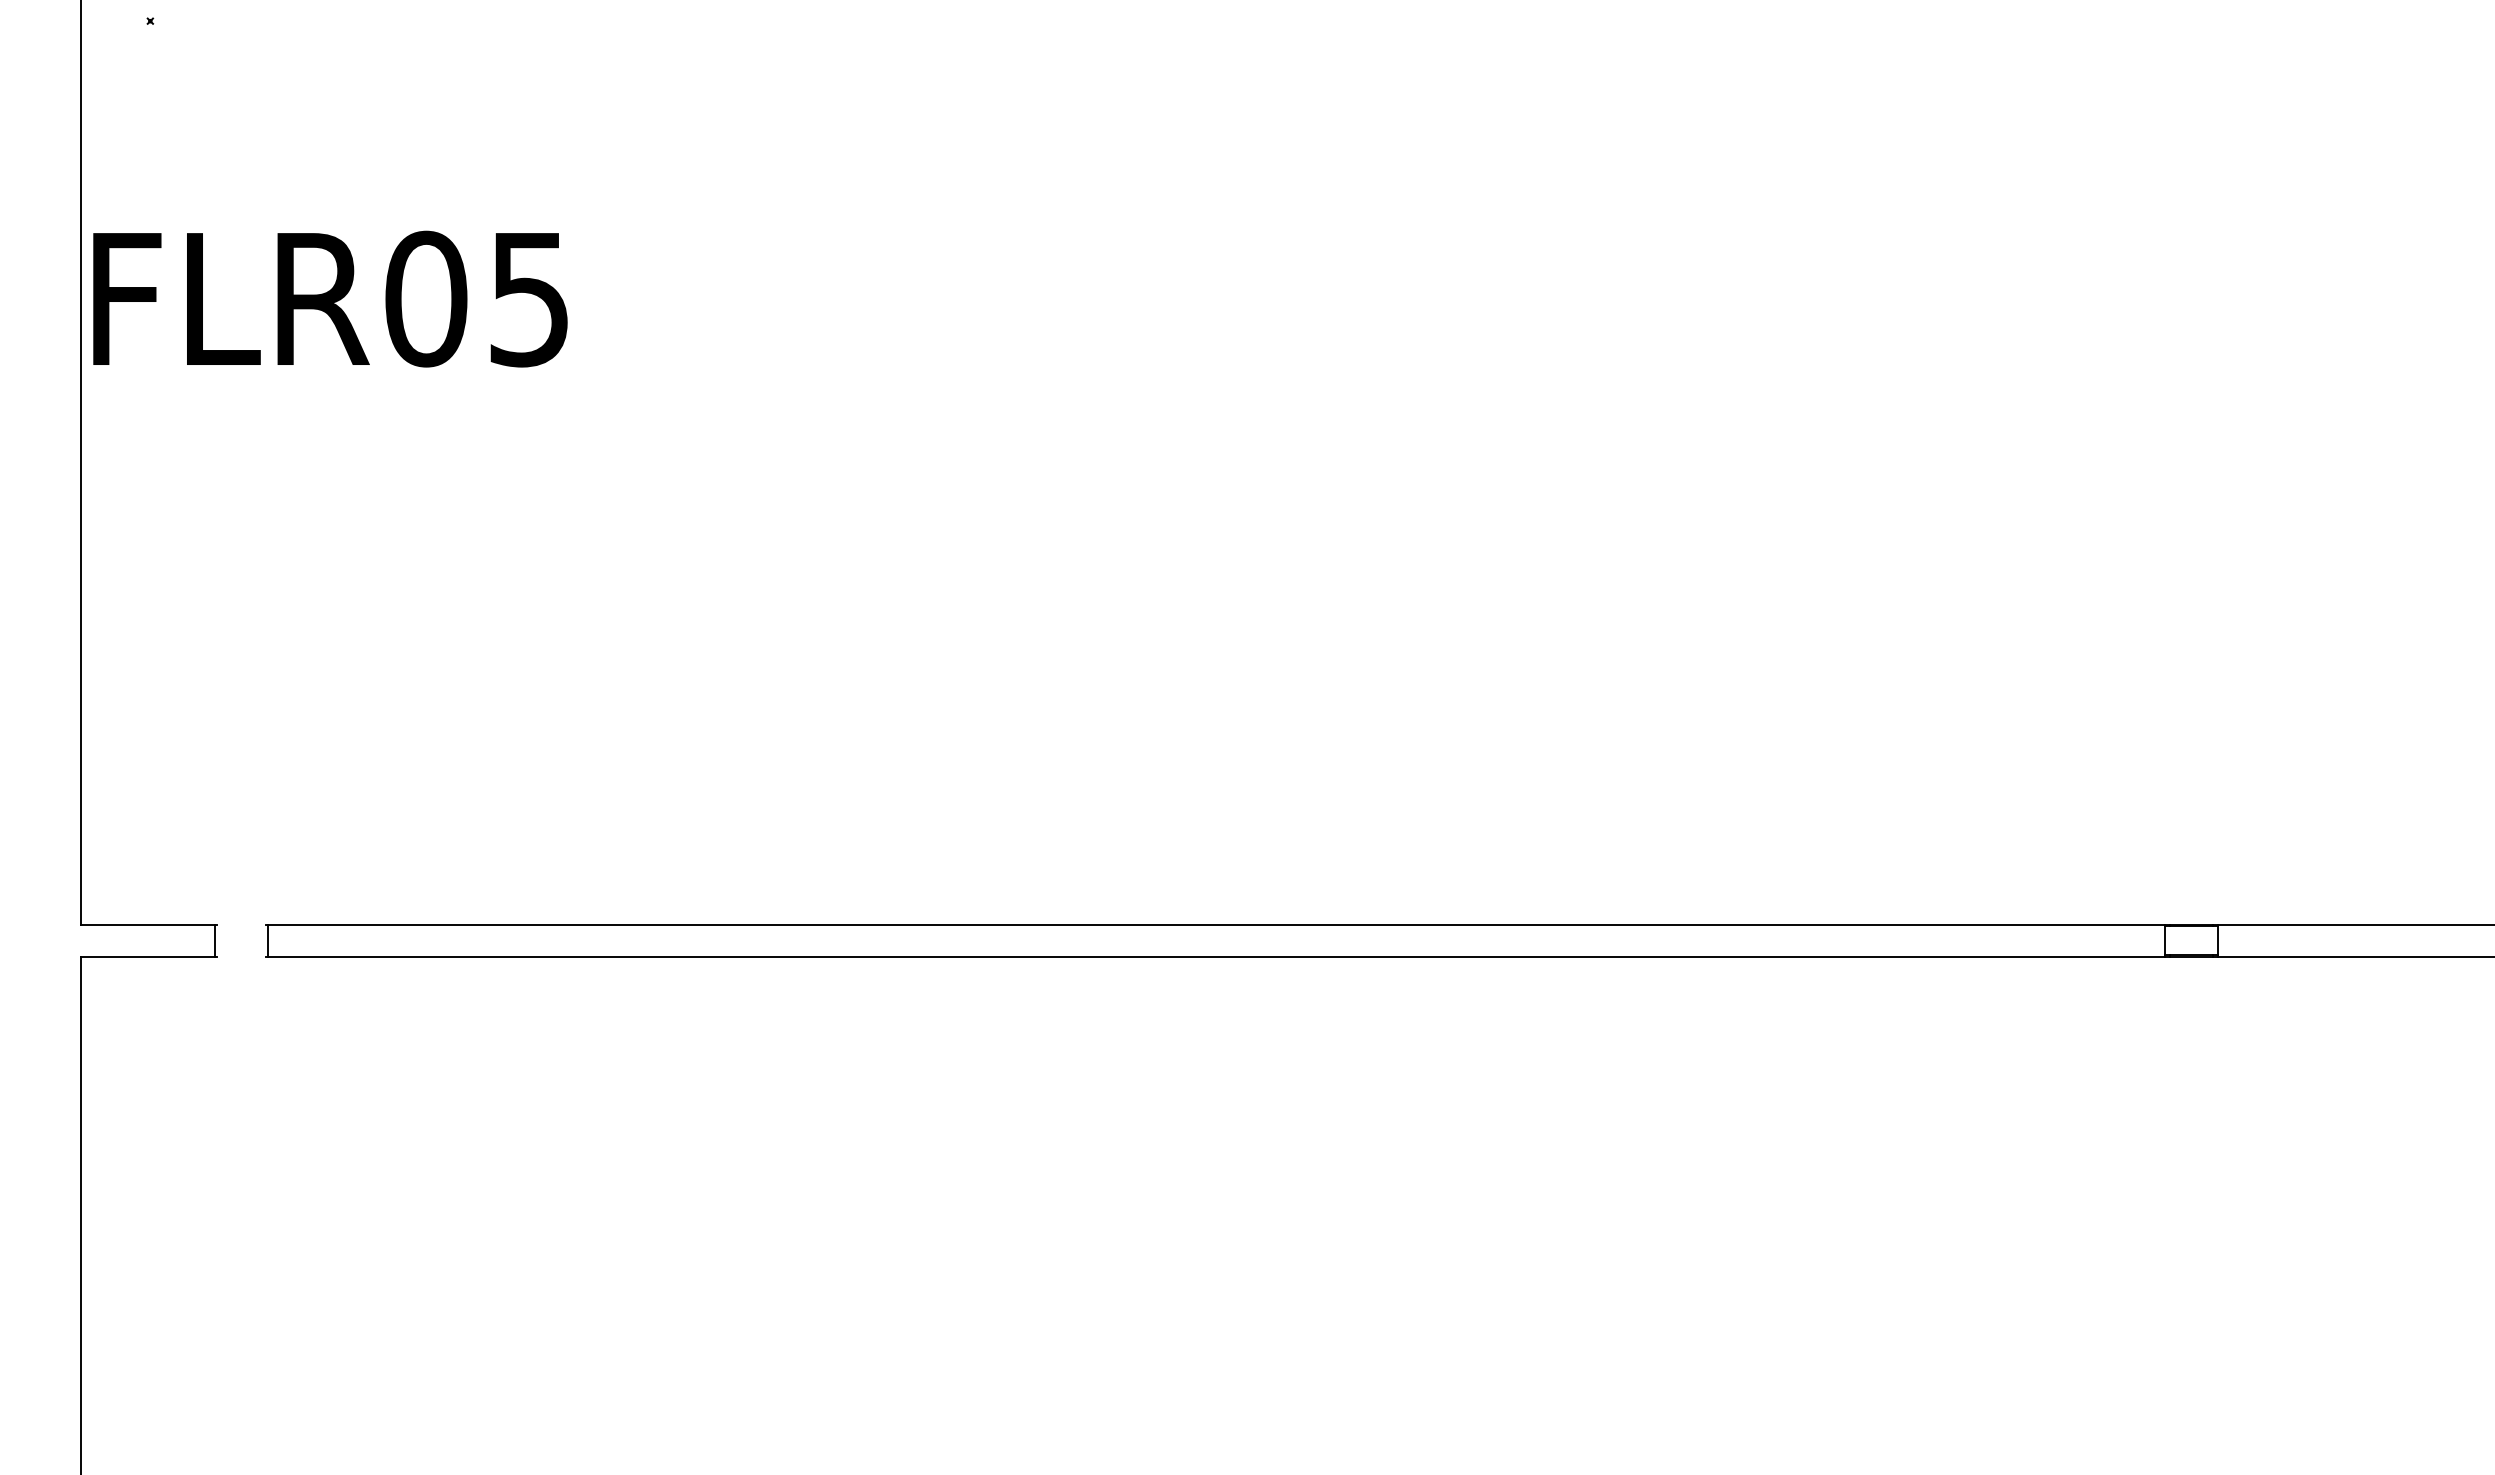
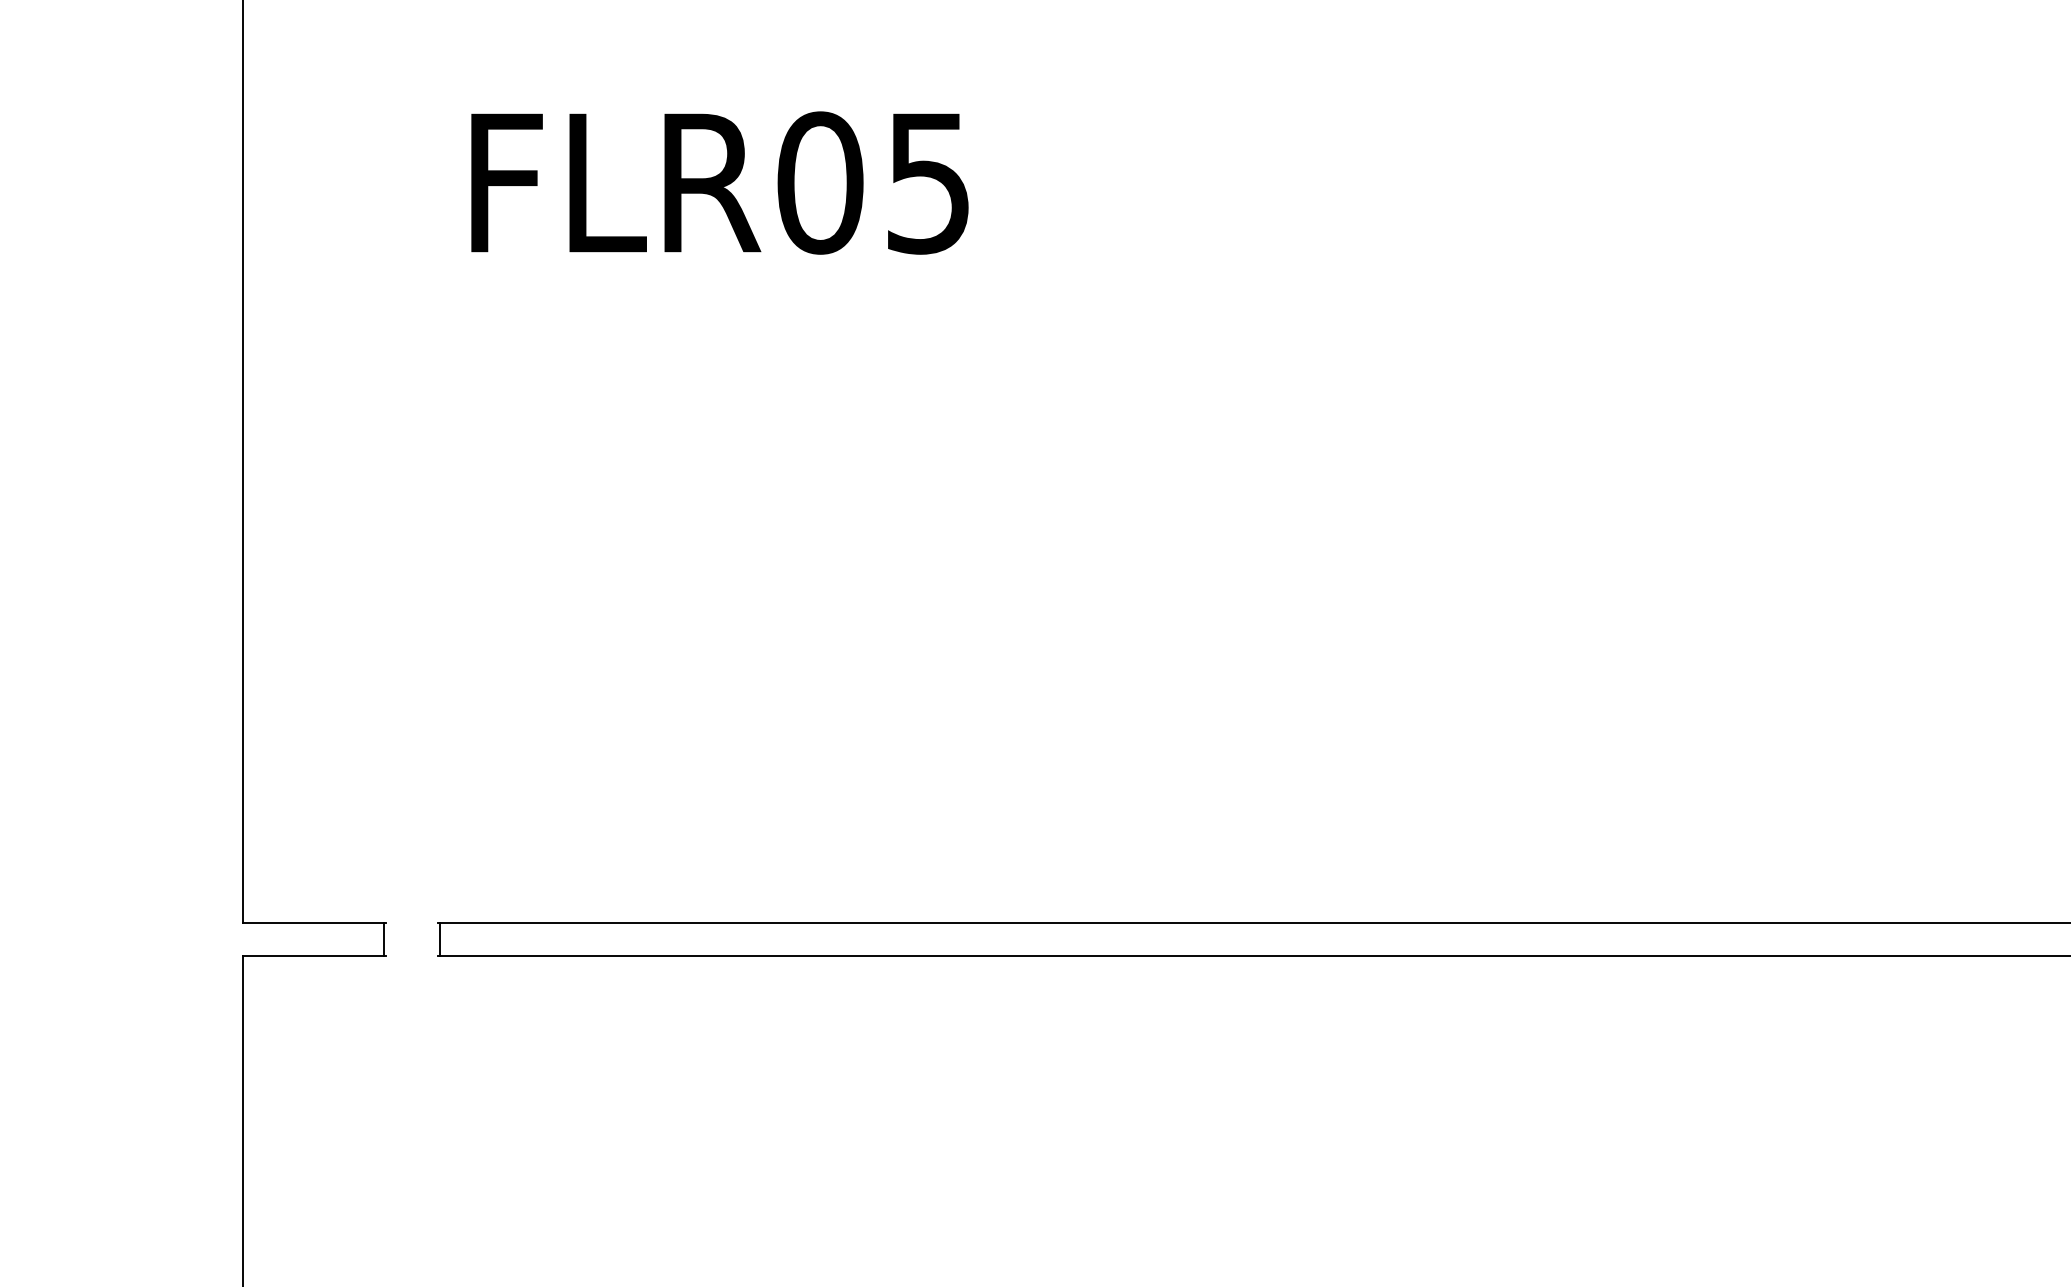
text: (330, 298) -> (720, 182), moved

